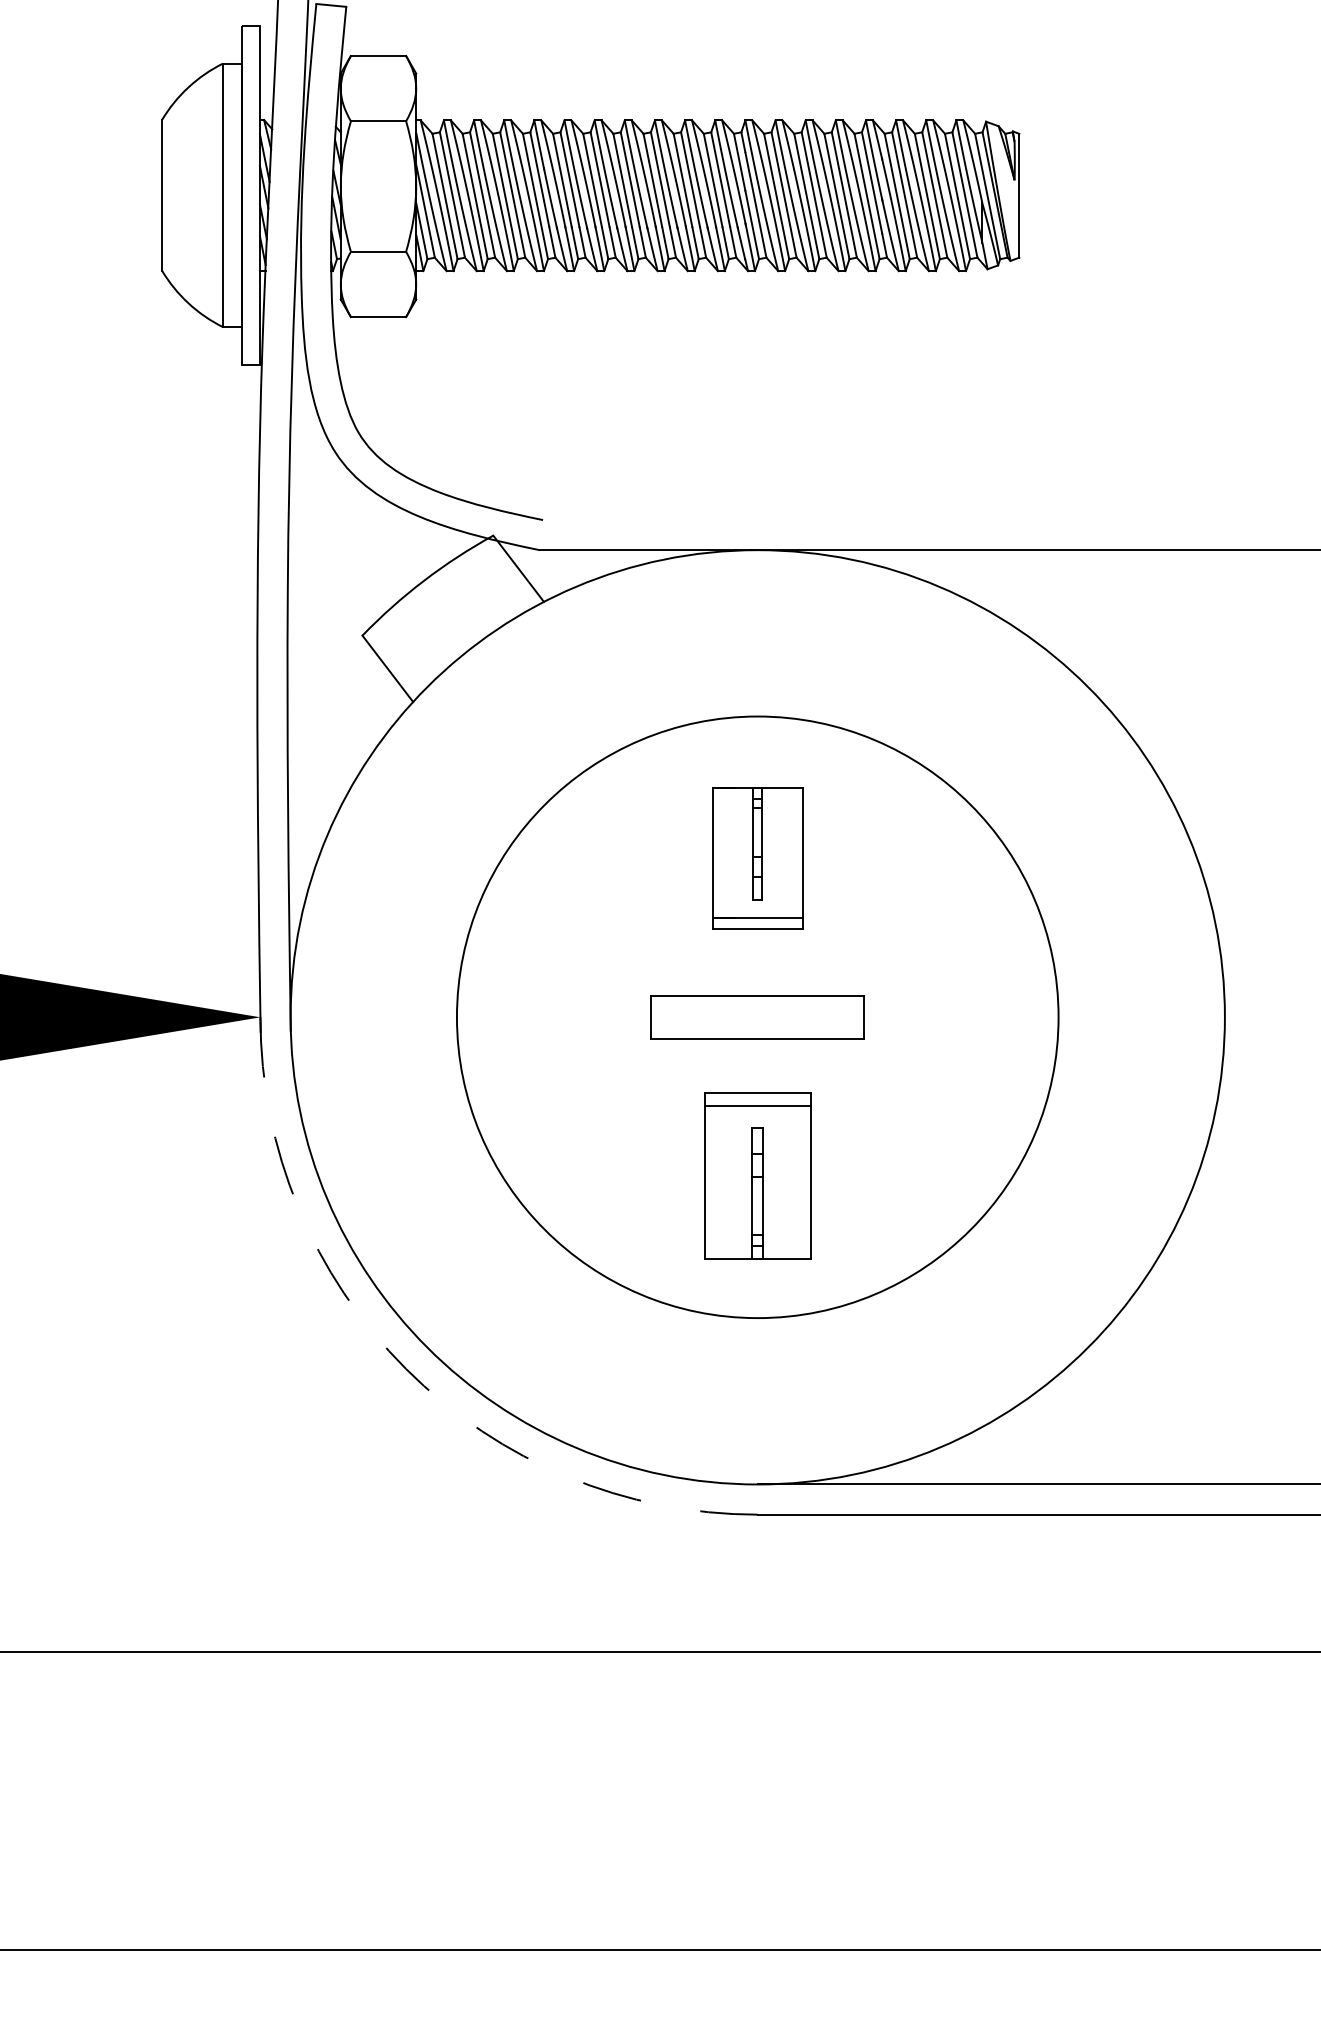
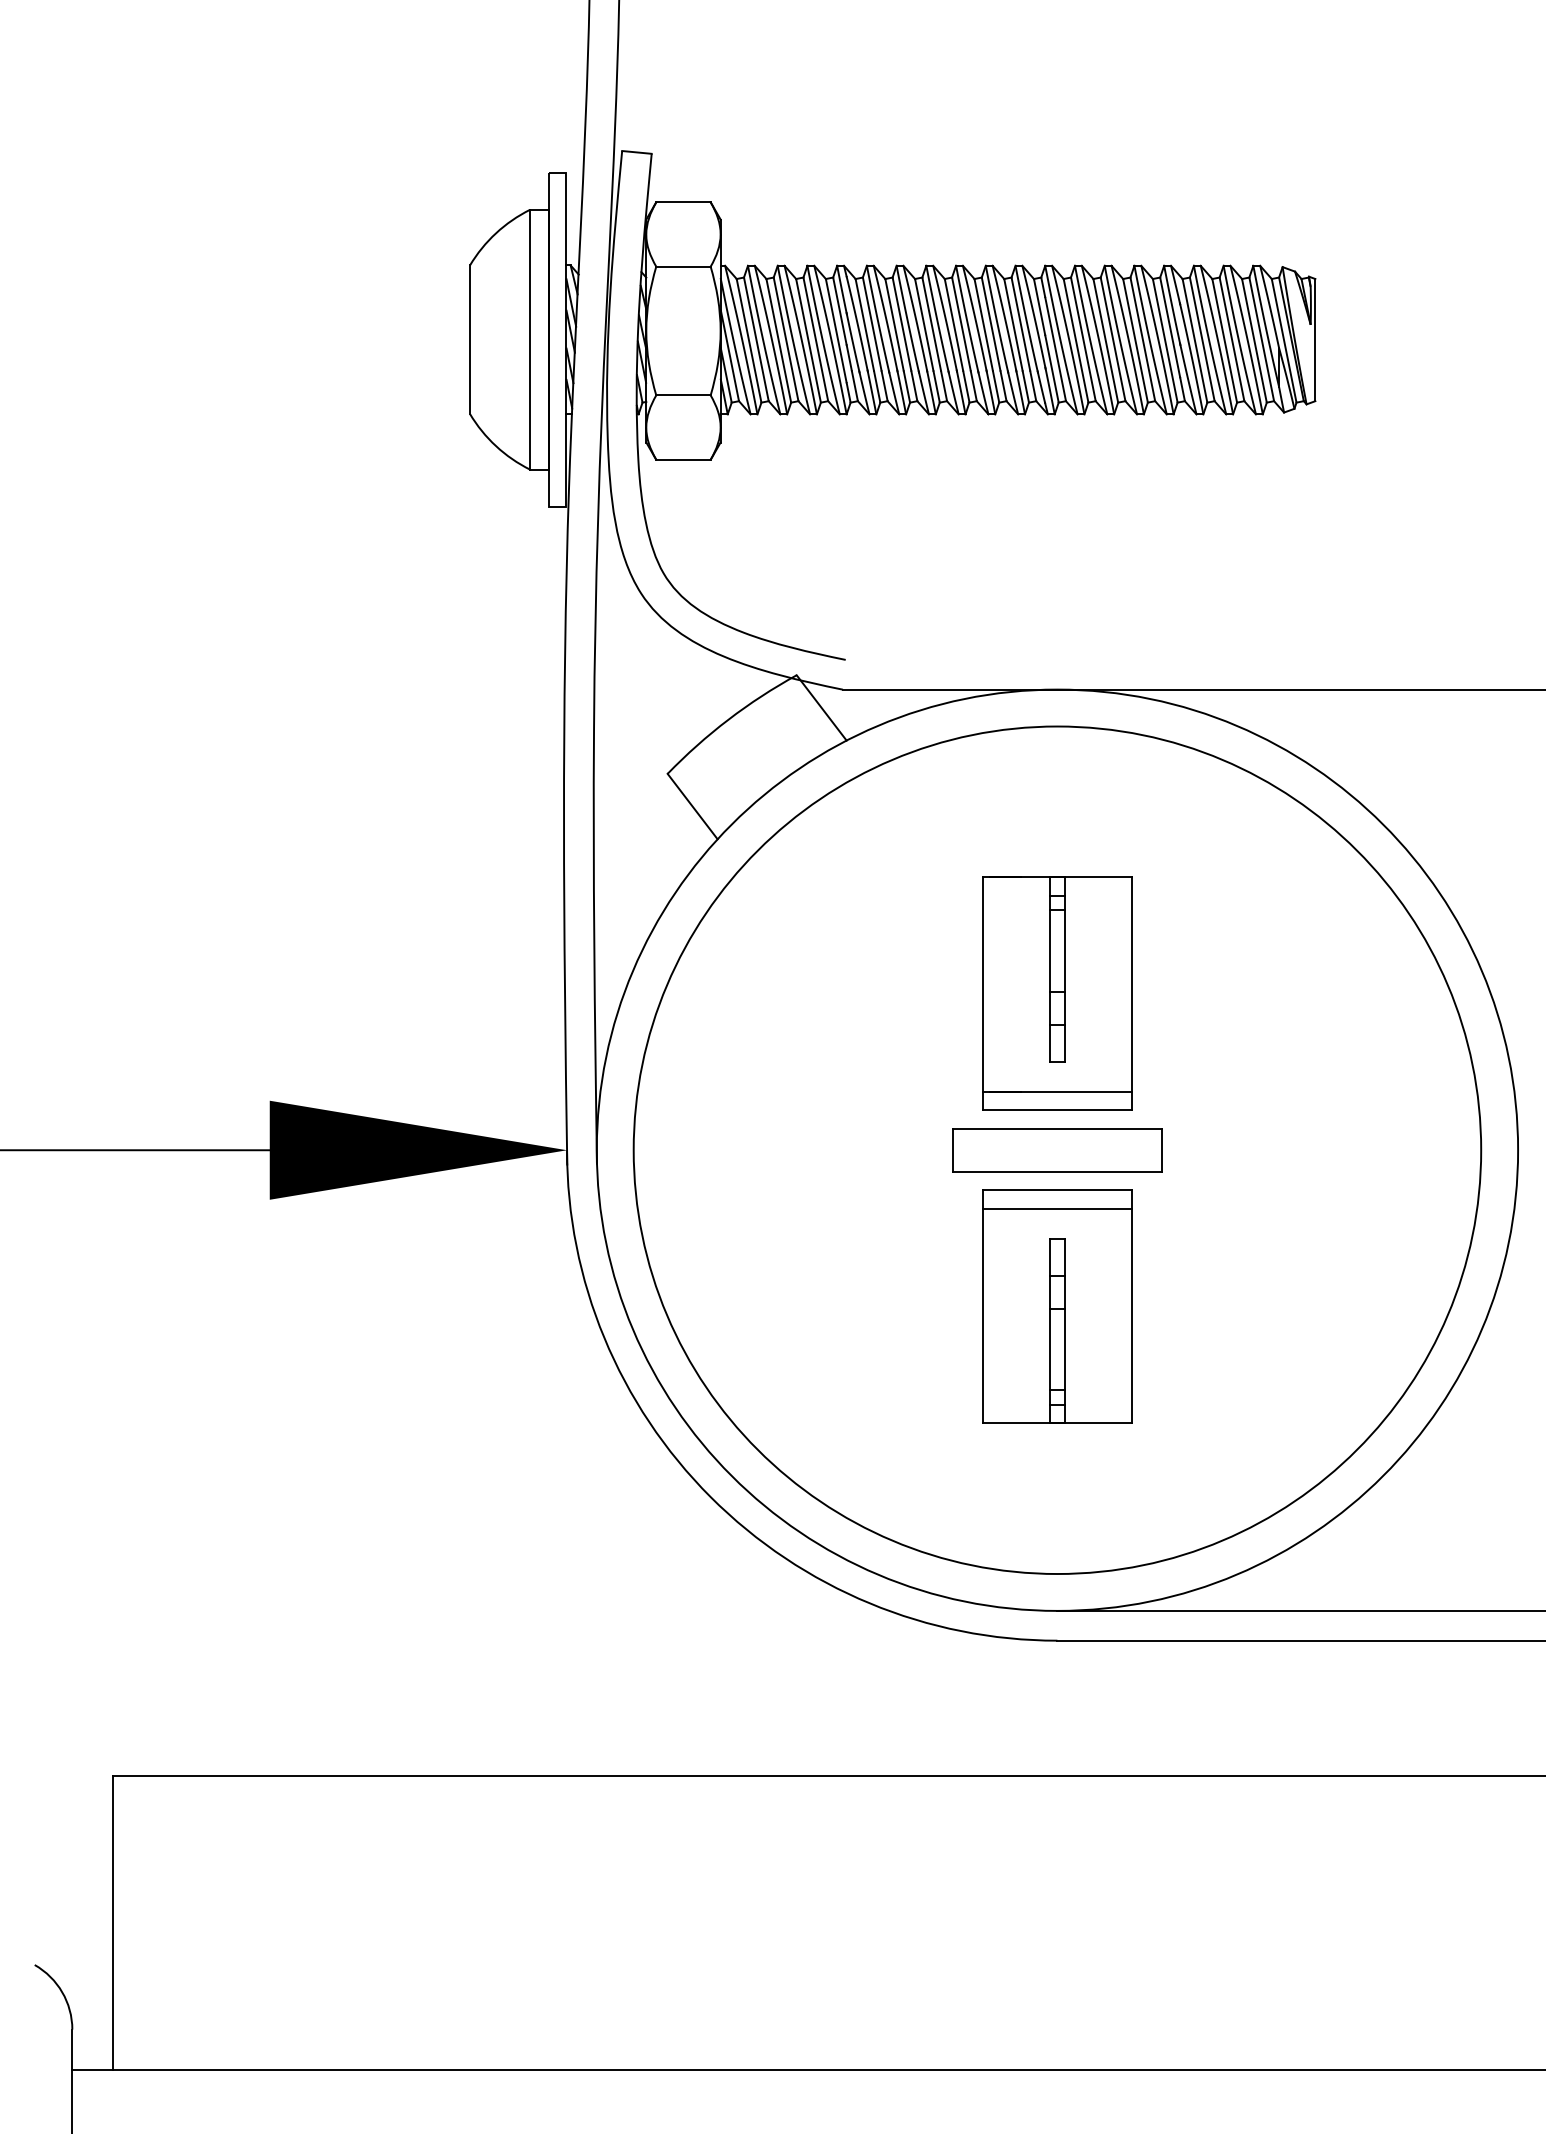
part: (757, 858) -> (1057, 993), size x1.67
circle: (757, 1017) -> (1057, 1150), size x1.43
part: (757, 1175) -> (1057, 1306), size x1.43
arc: (405, 1369) -> (710, 1497), dashed -> solid

